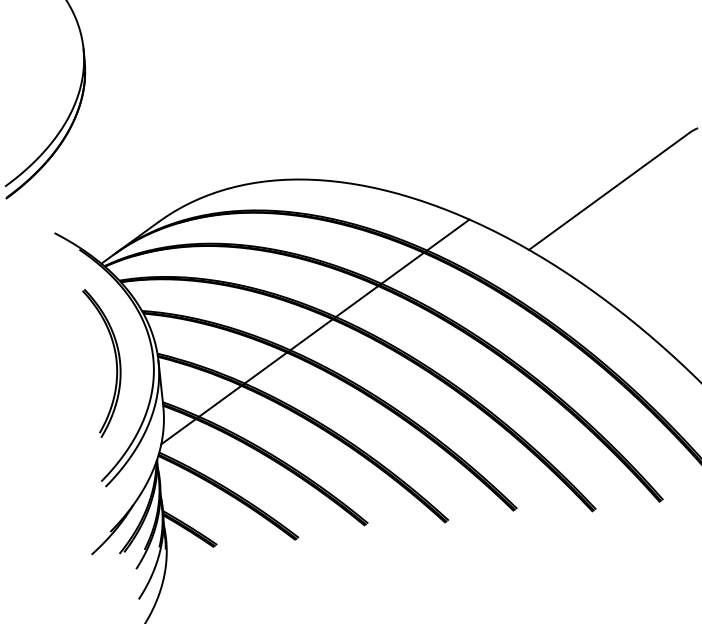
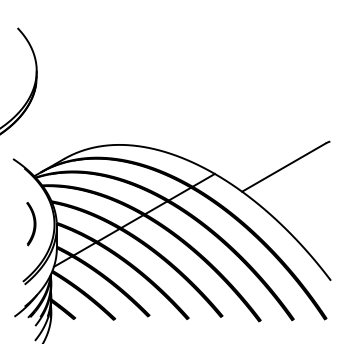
part: (106, 360) -> (31, 223), size x0.6

